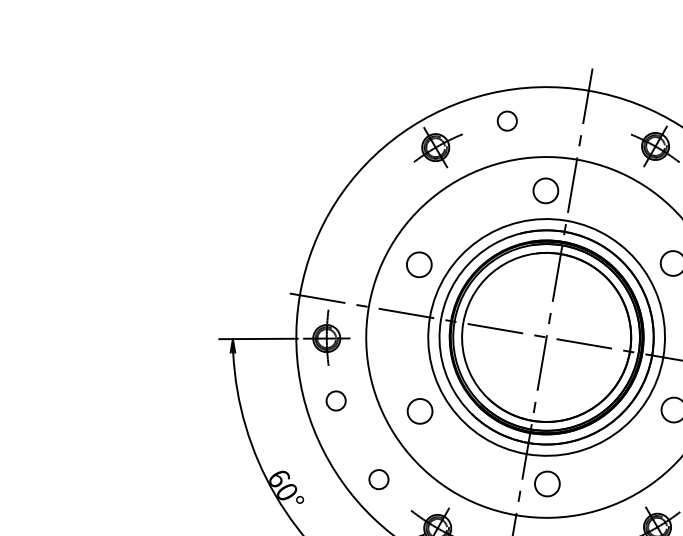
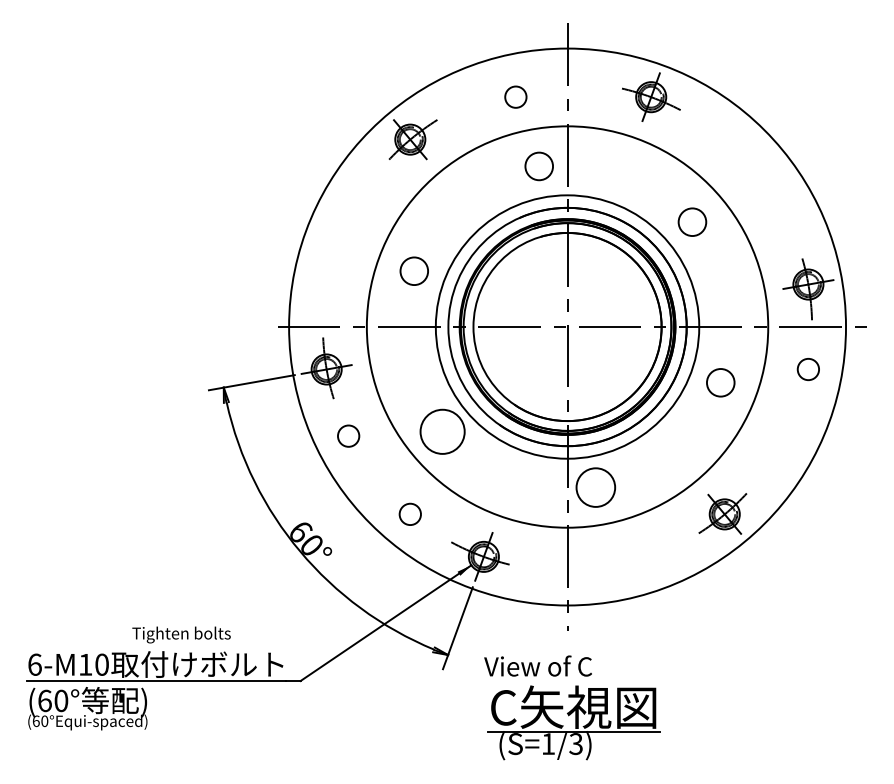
circle: (507, 120) -> (515, 96), moved
circle: (420, 411) -> (442, 431), size x1.6
circle: (547, 483) -> (595, 487), size x1.4

